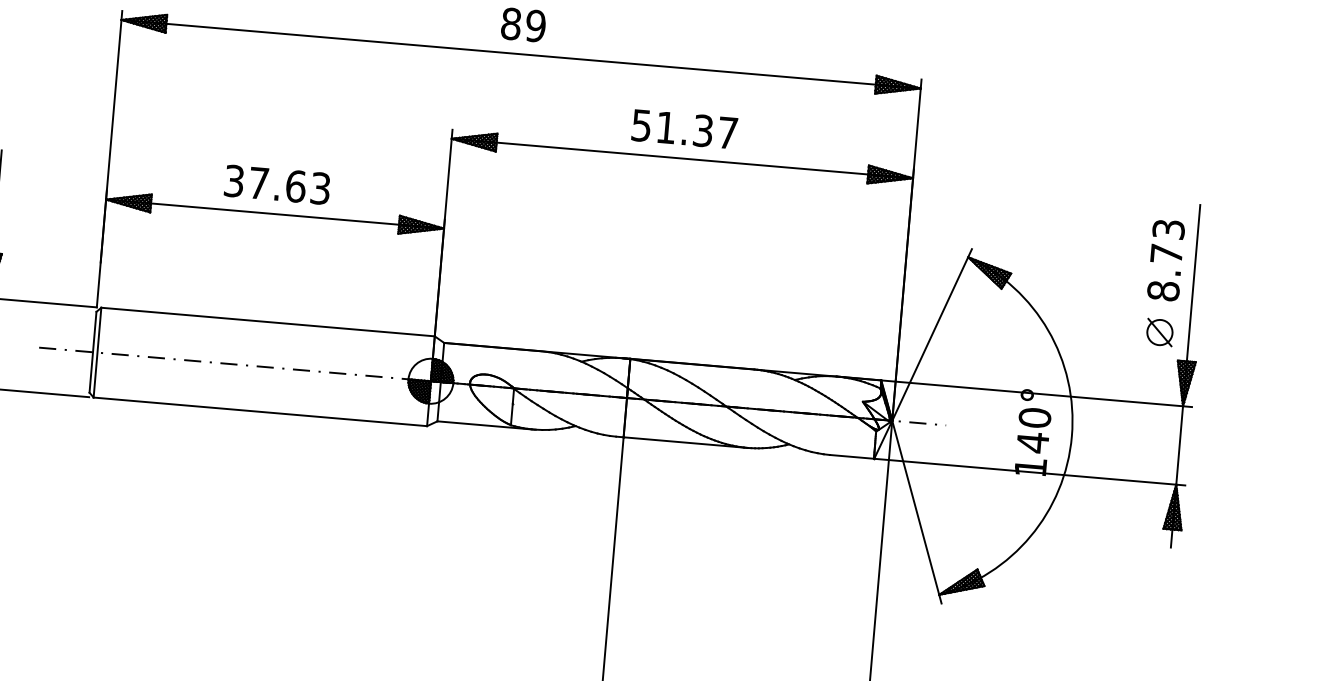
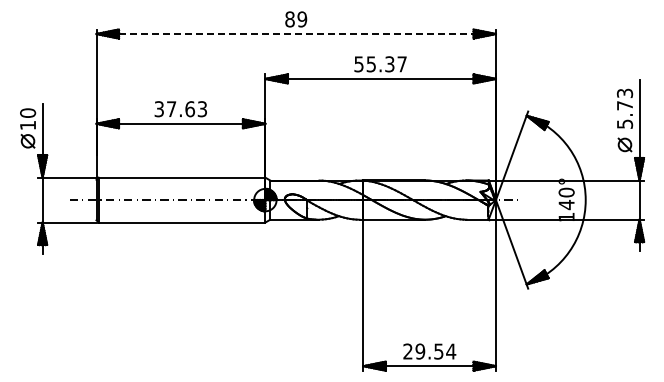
line: (521, 55) -> (296, 34), solid -> dashed
text: (664, 127) -> (370, 64), 51.37 -> 55.37
text: (1162, 289) -> (624, 123), 8.73 -> 5.73

